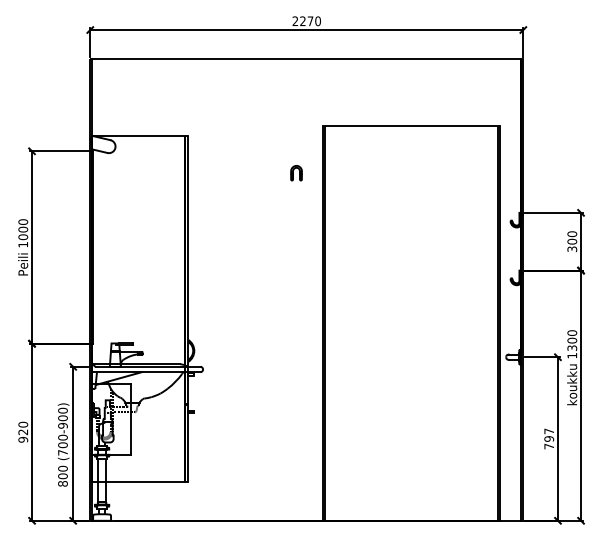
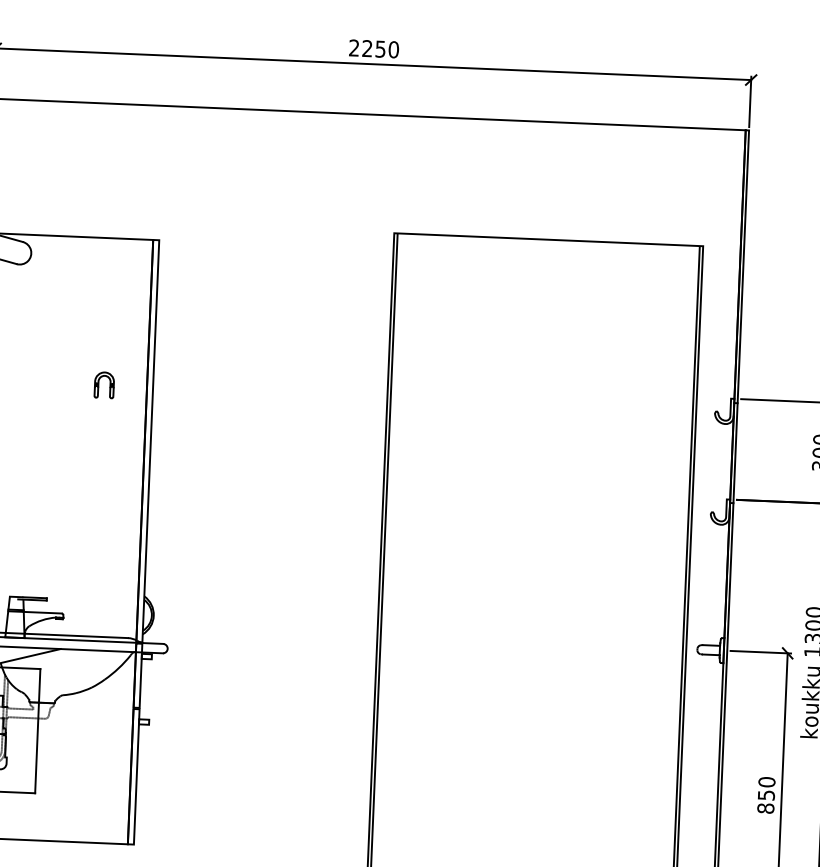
text: (310, 21) -> (380, 49), 2270 -> 2250
part: (296, 173) -> (104, 385), moved
text: (549, 438) -> (766, 794), 797 -> 850

